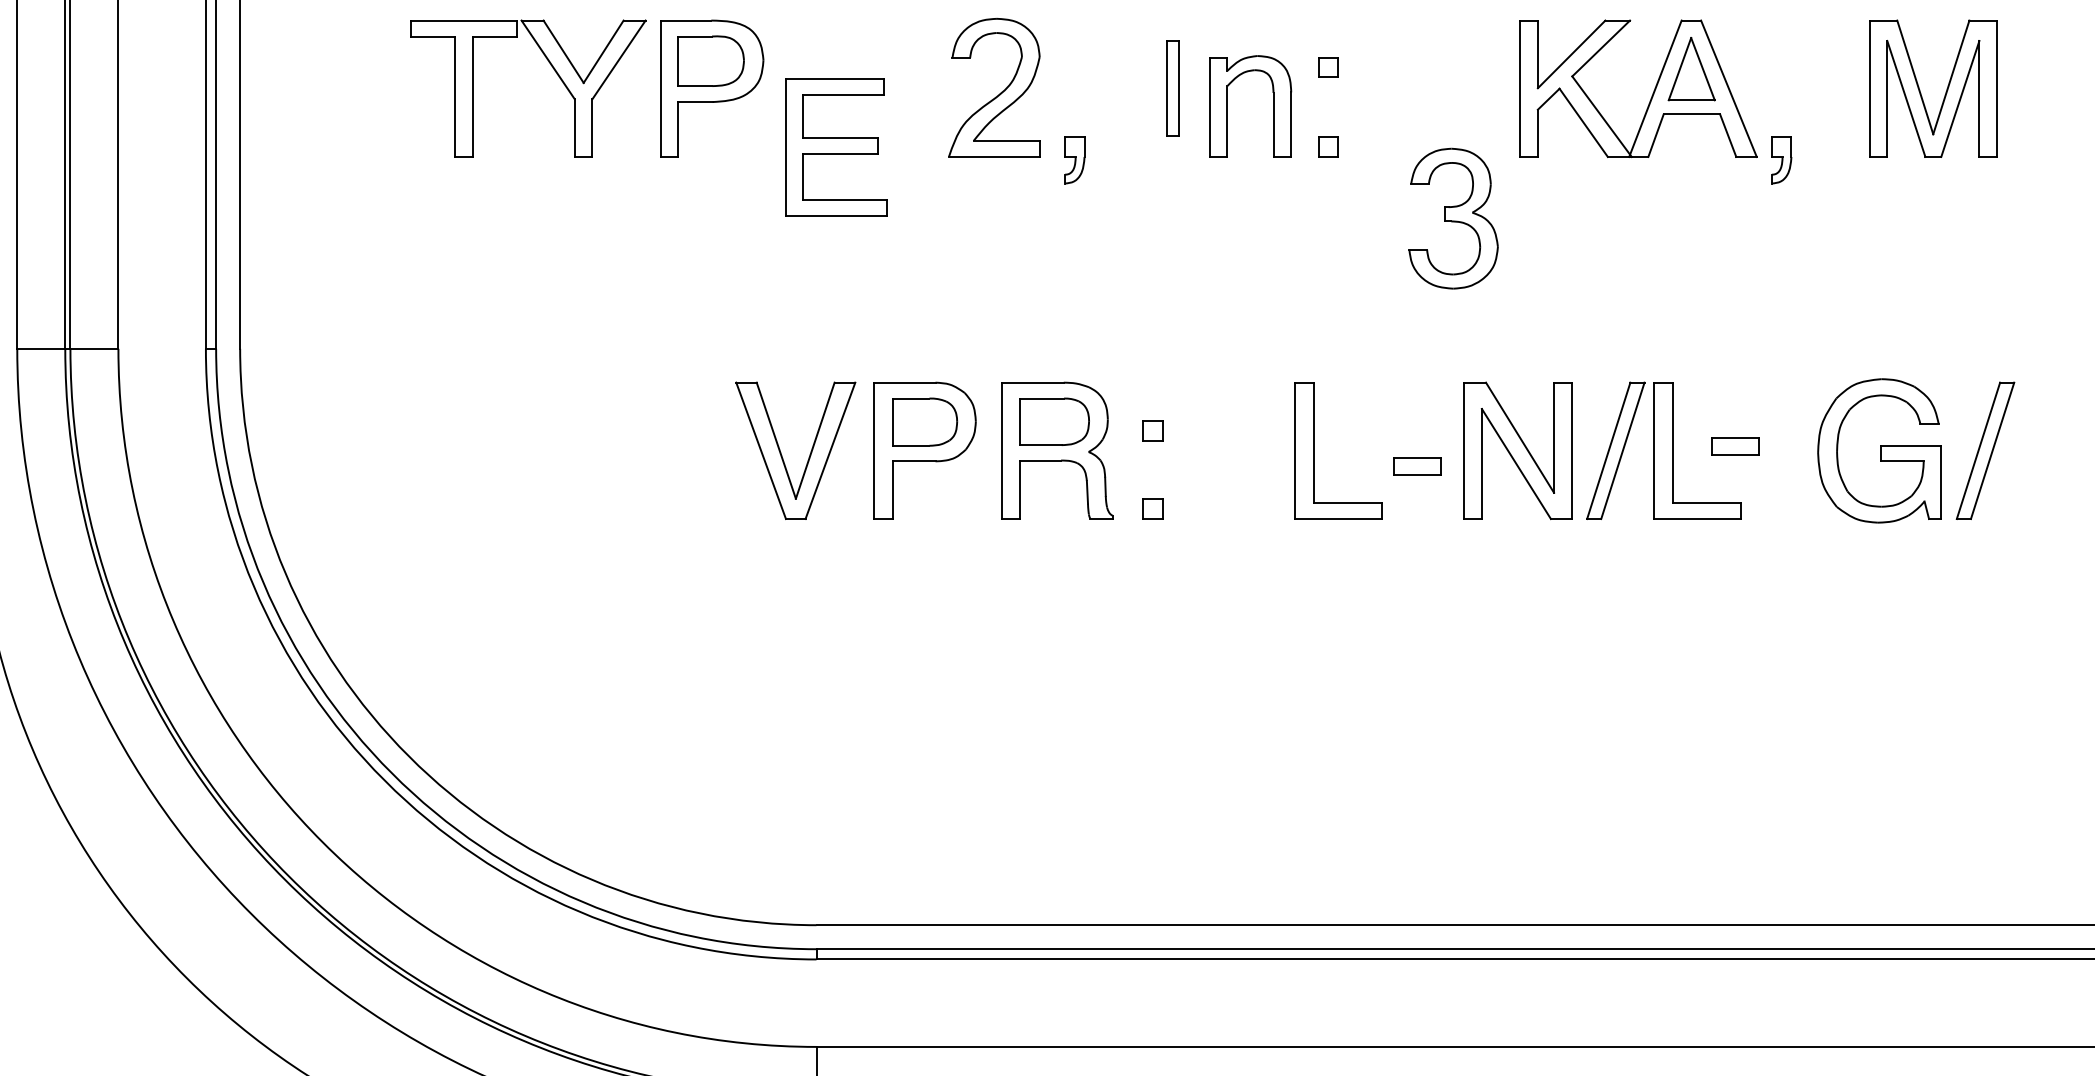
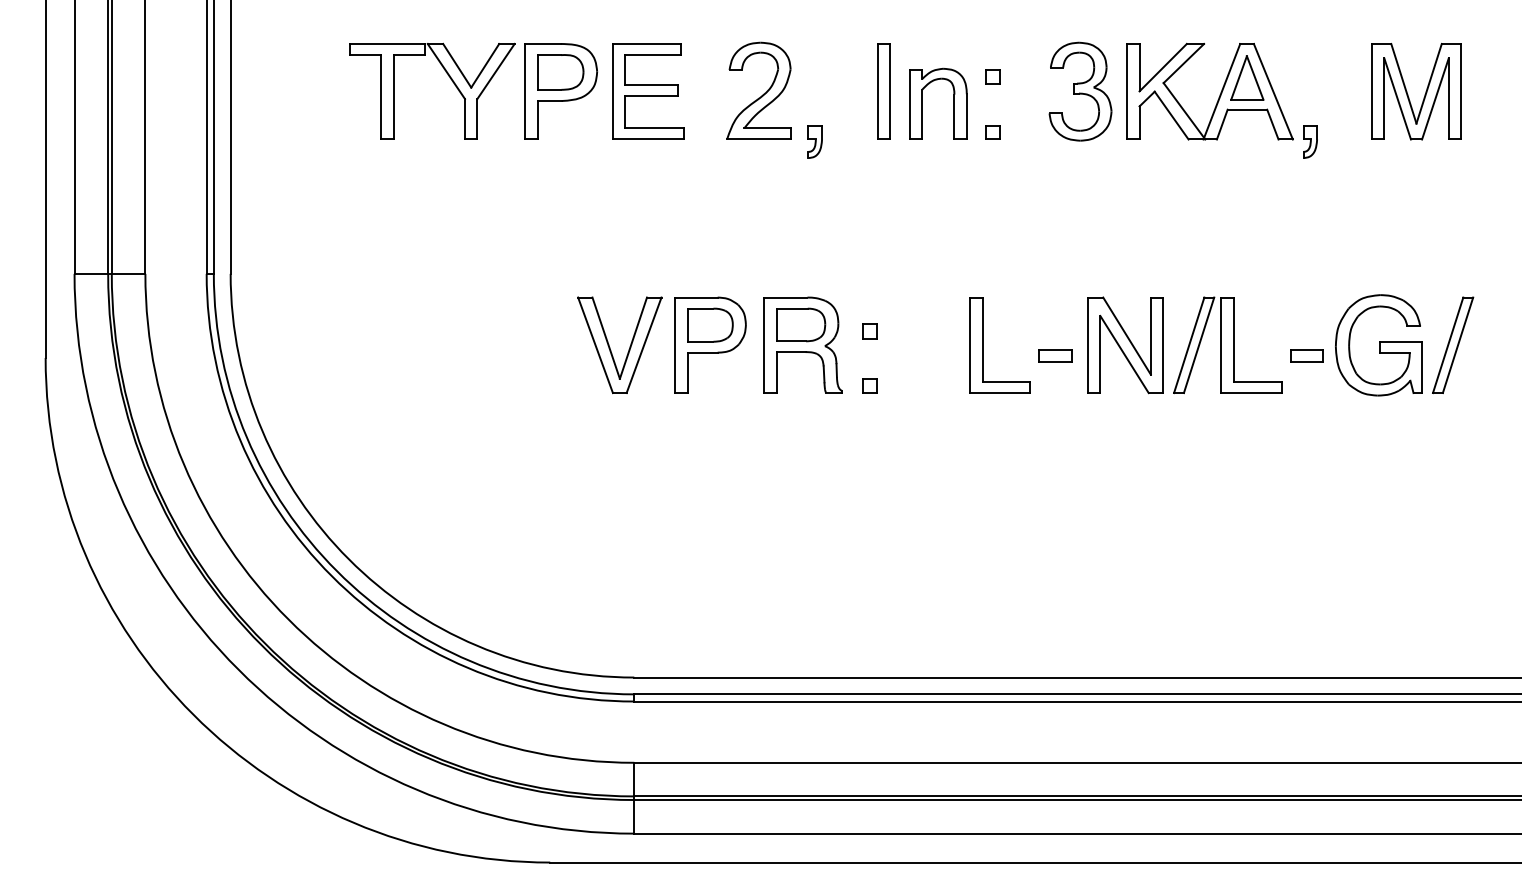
part: (1172, 88) -> (883, 91), size x1.43
part: (836, 146) -> (648, 91), moved
part: (1453, 218) -> (1080, 91), moved
part: (1734, 445) -> (1306, 355), moved

